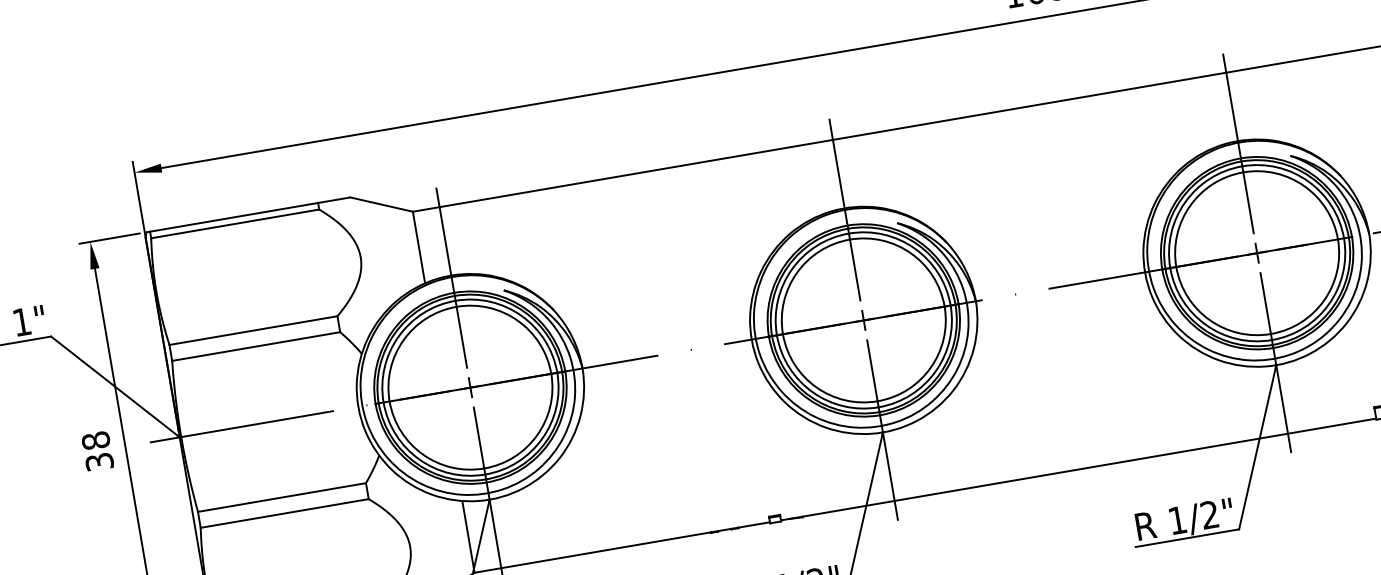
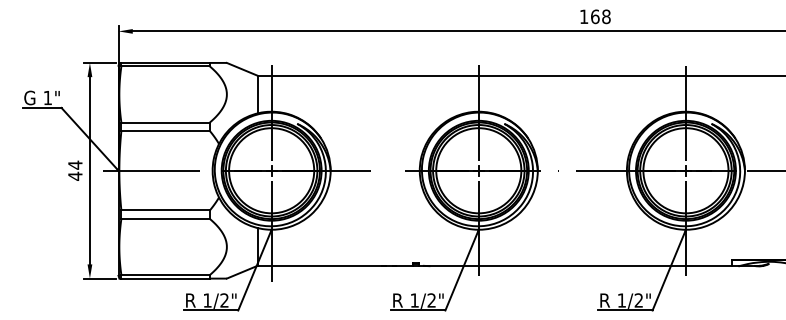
text: (97, 450) -> (75, 170), 38 -> 44

